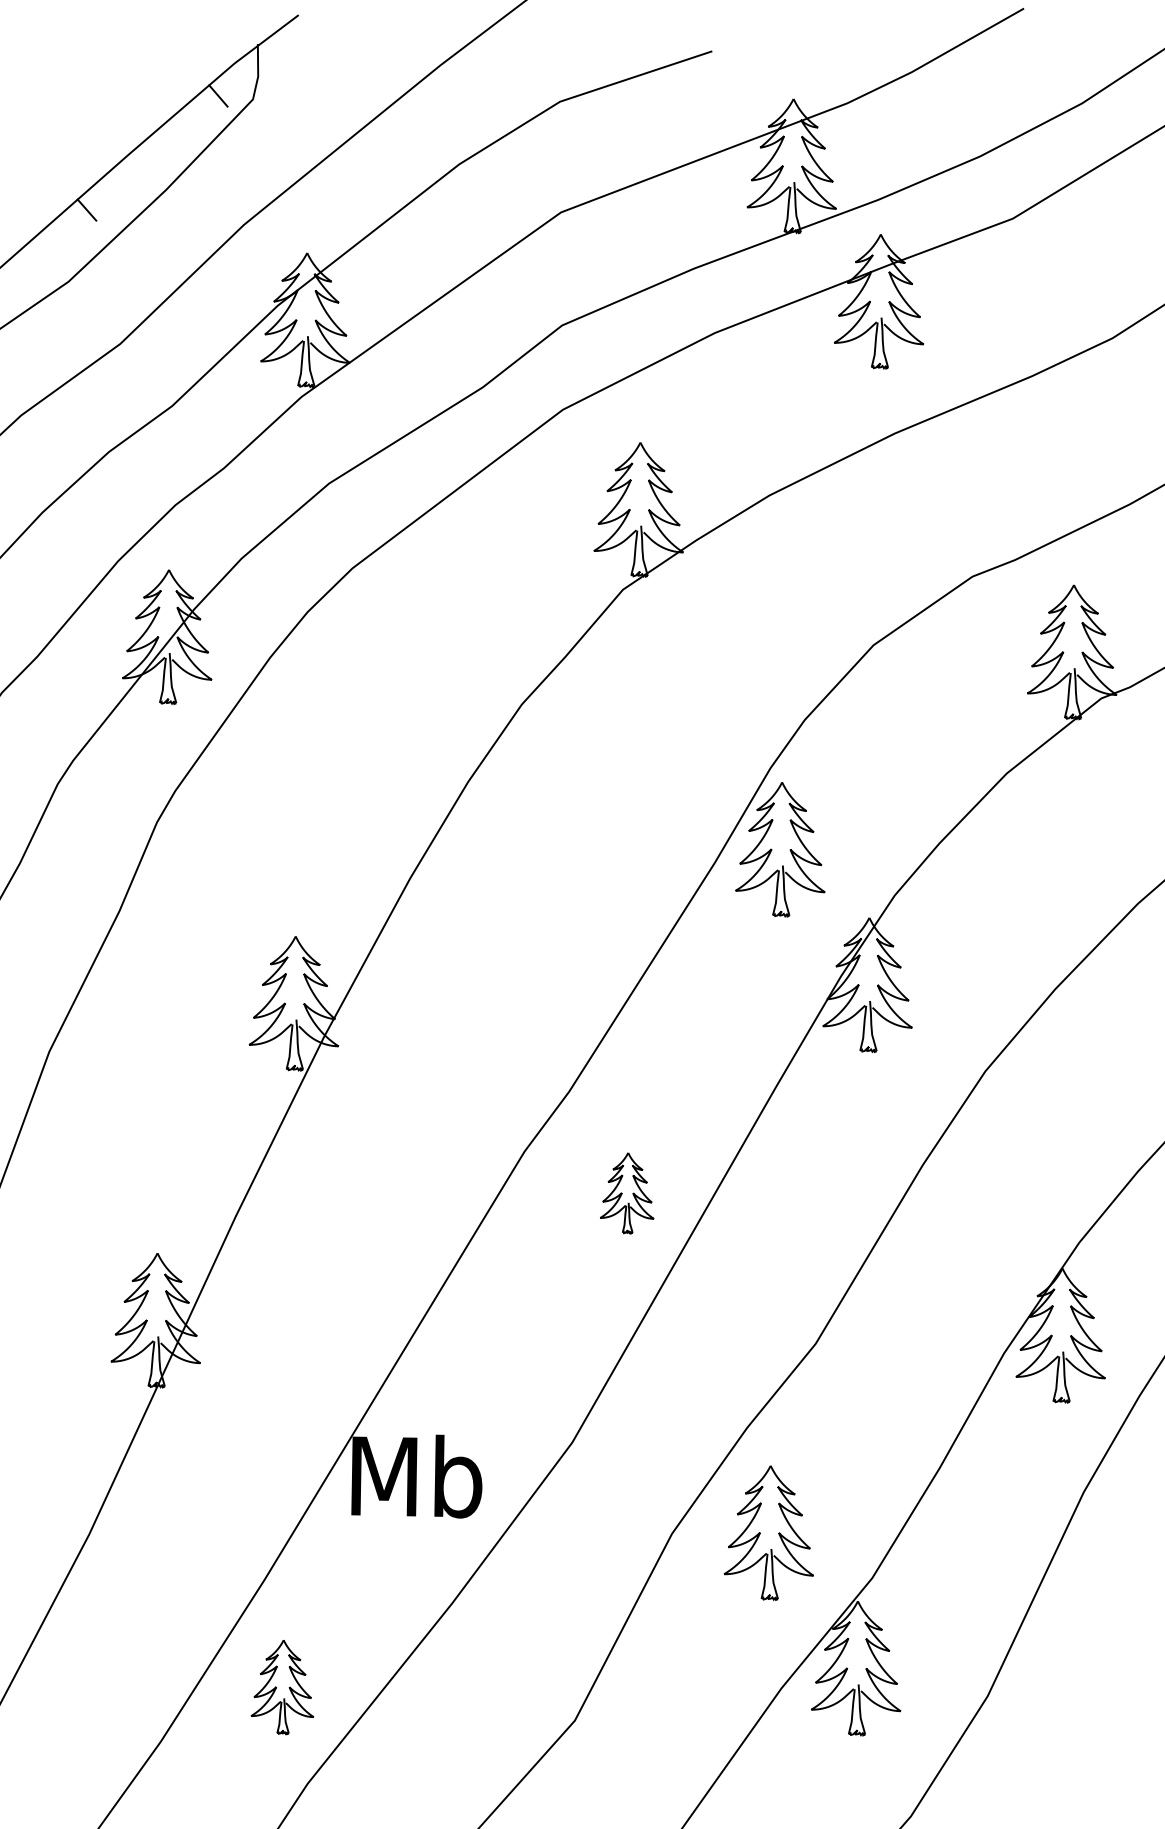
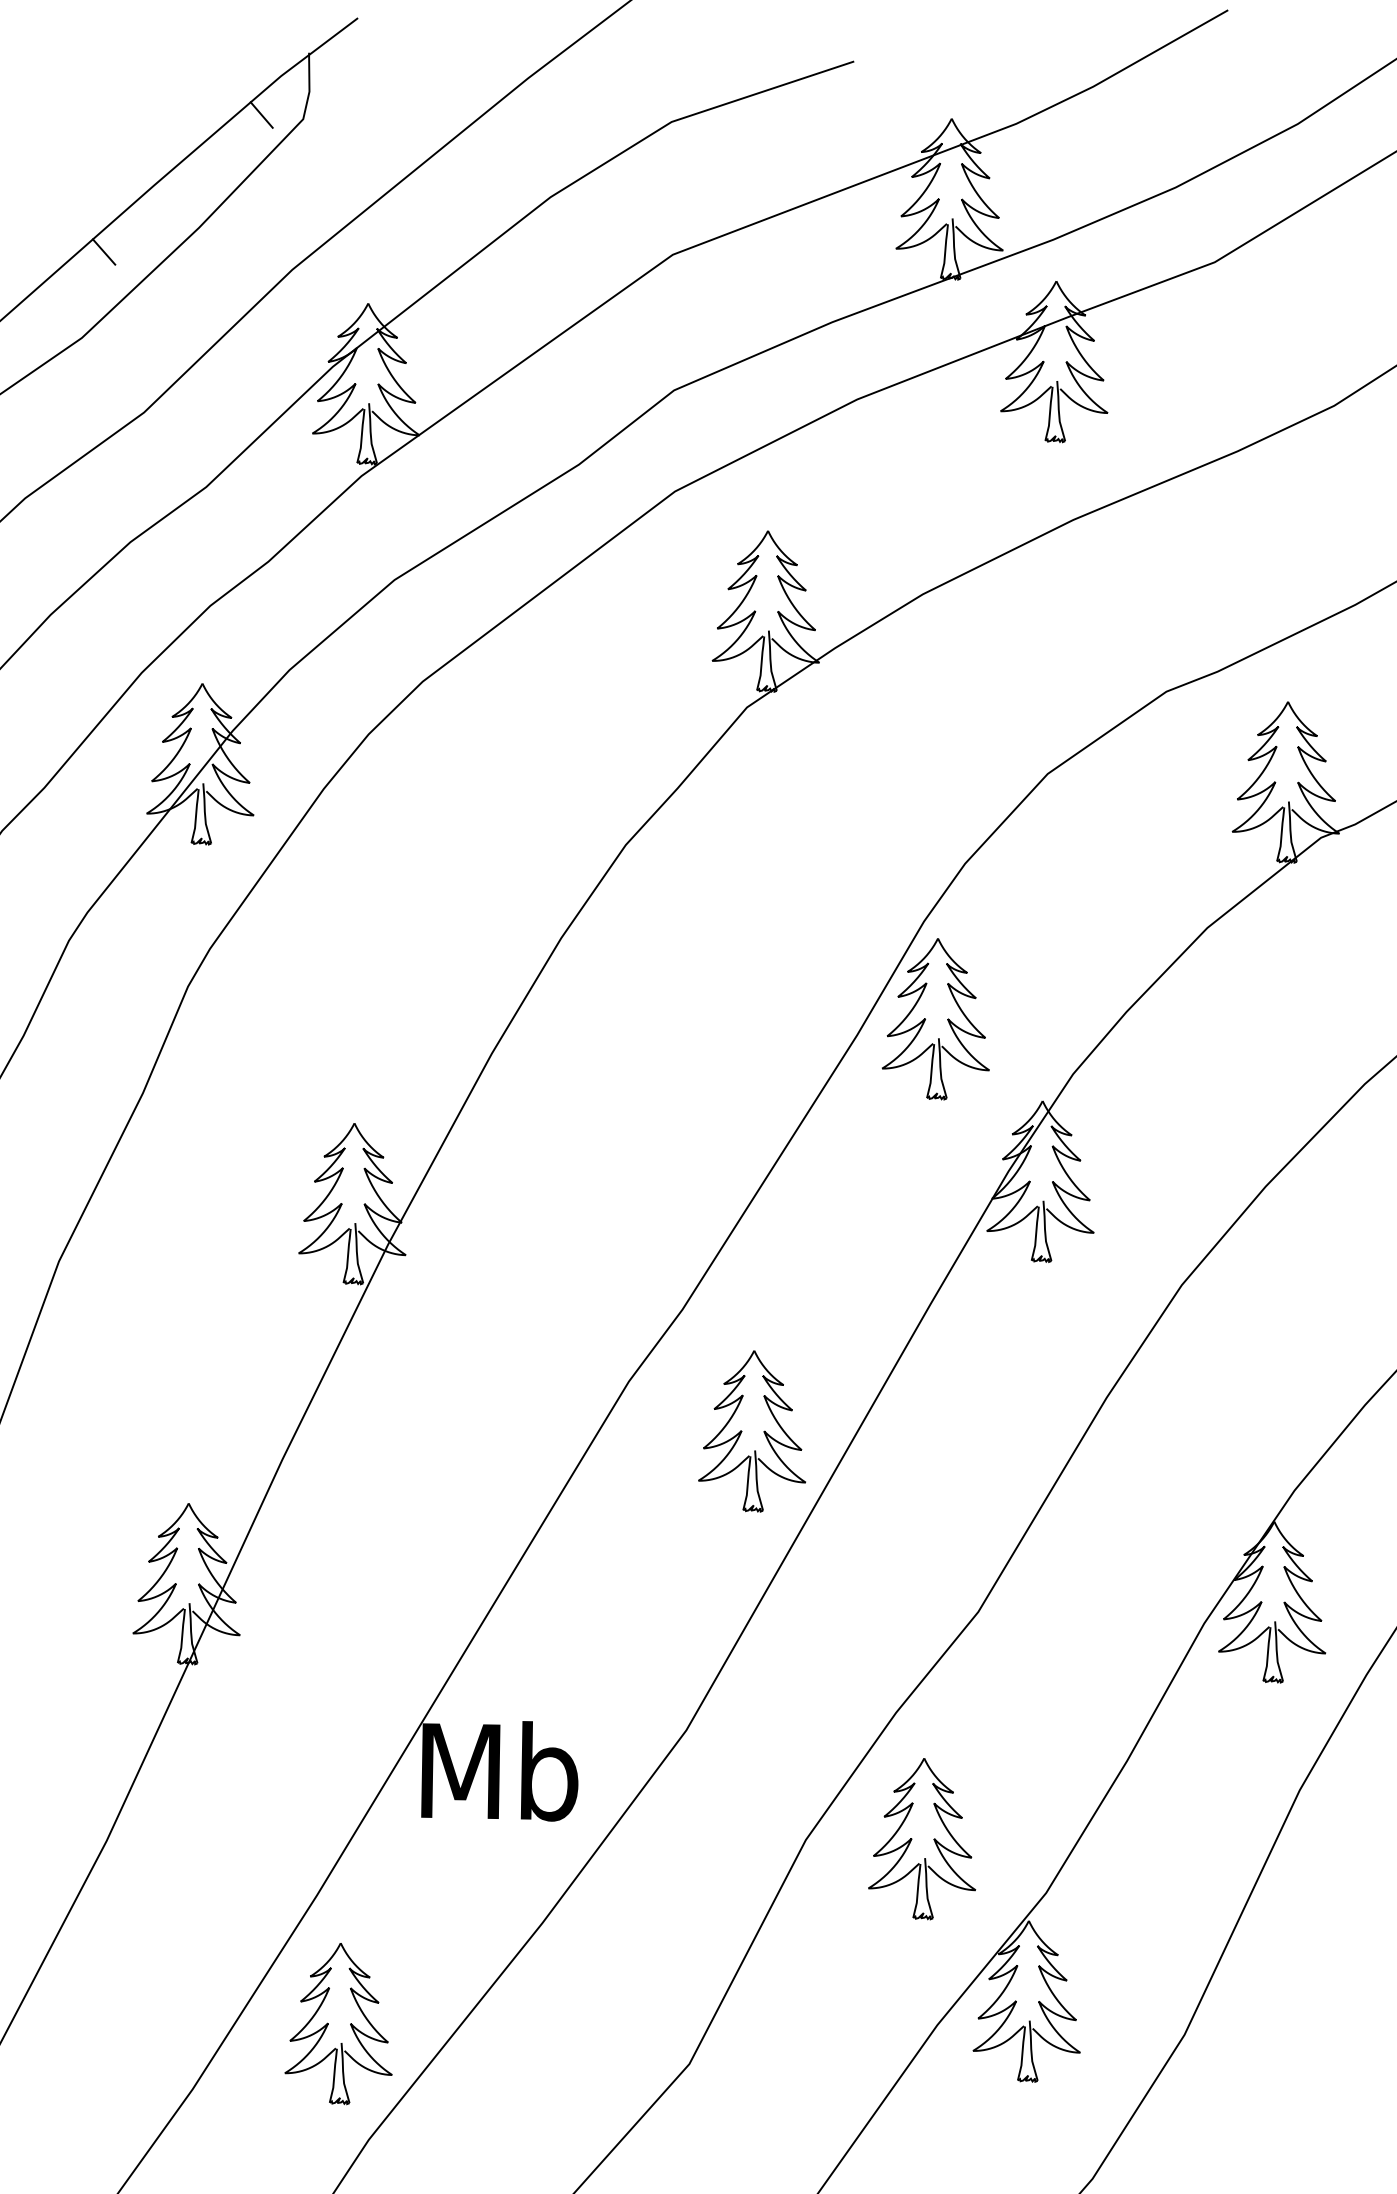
part: (626, 1193) -> (751, 1431), size x1.67
part: (282, 1687) -> (338, 2024), size x1.43

